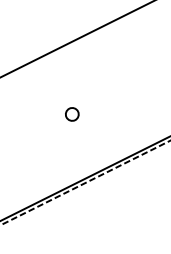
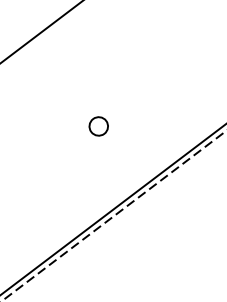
part: (72, 114) -> (99, 126), moved

